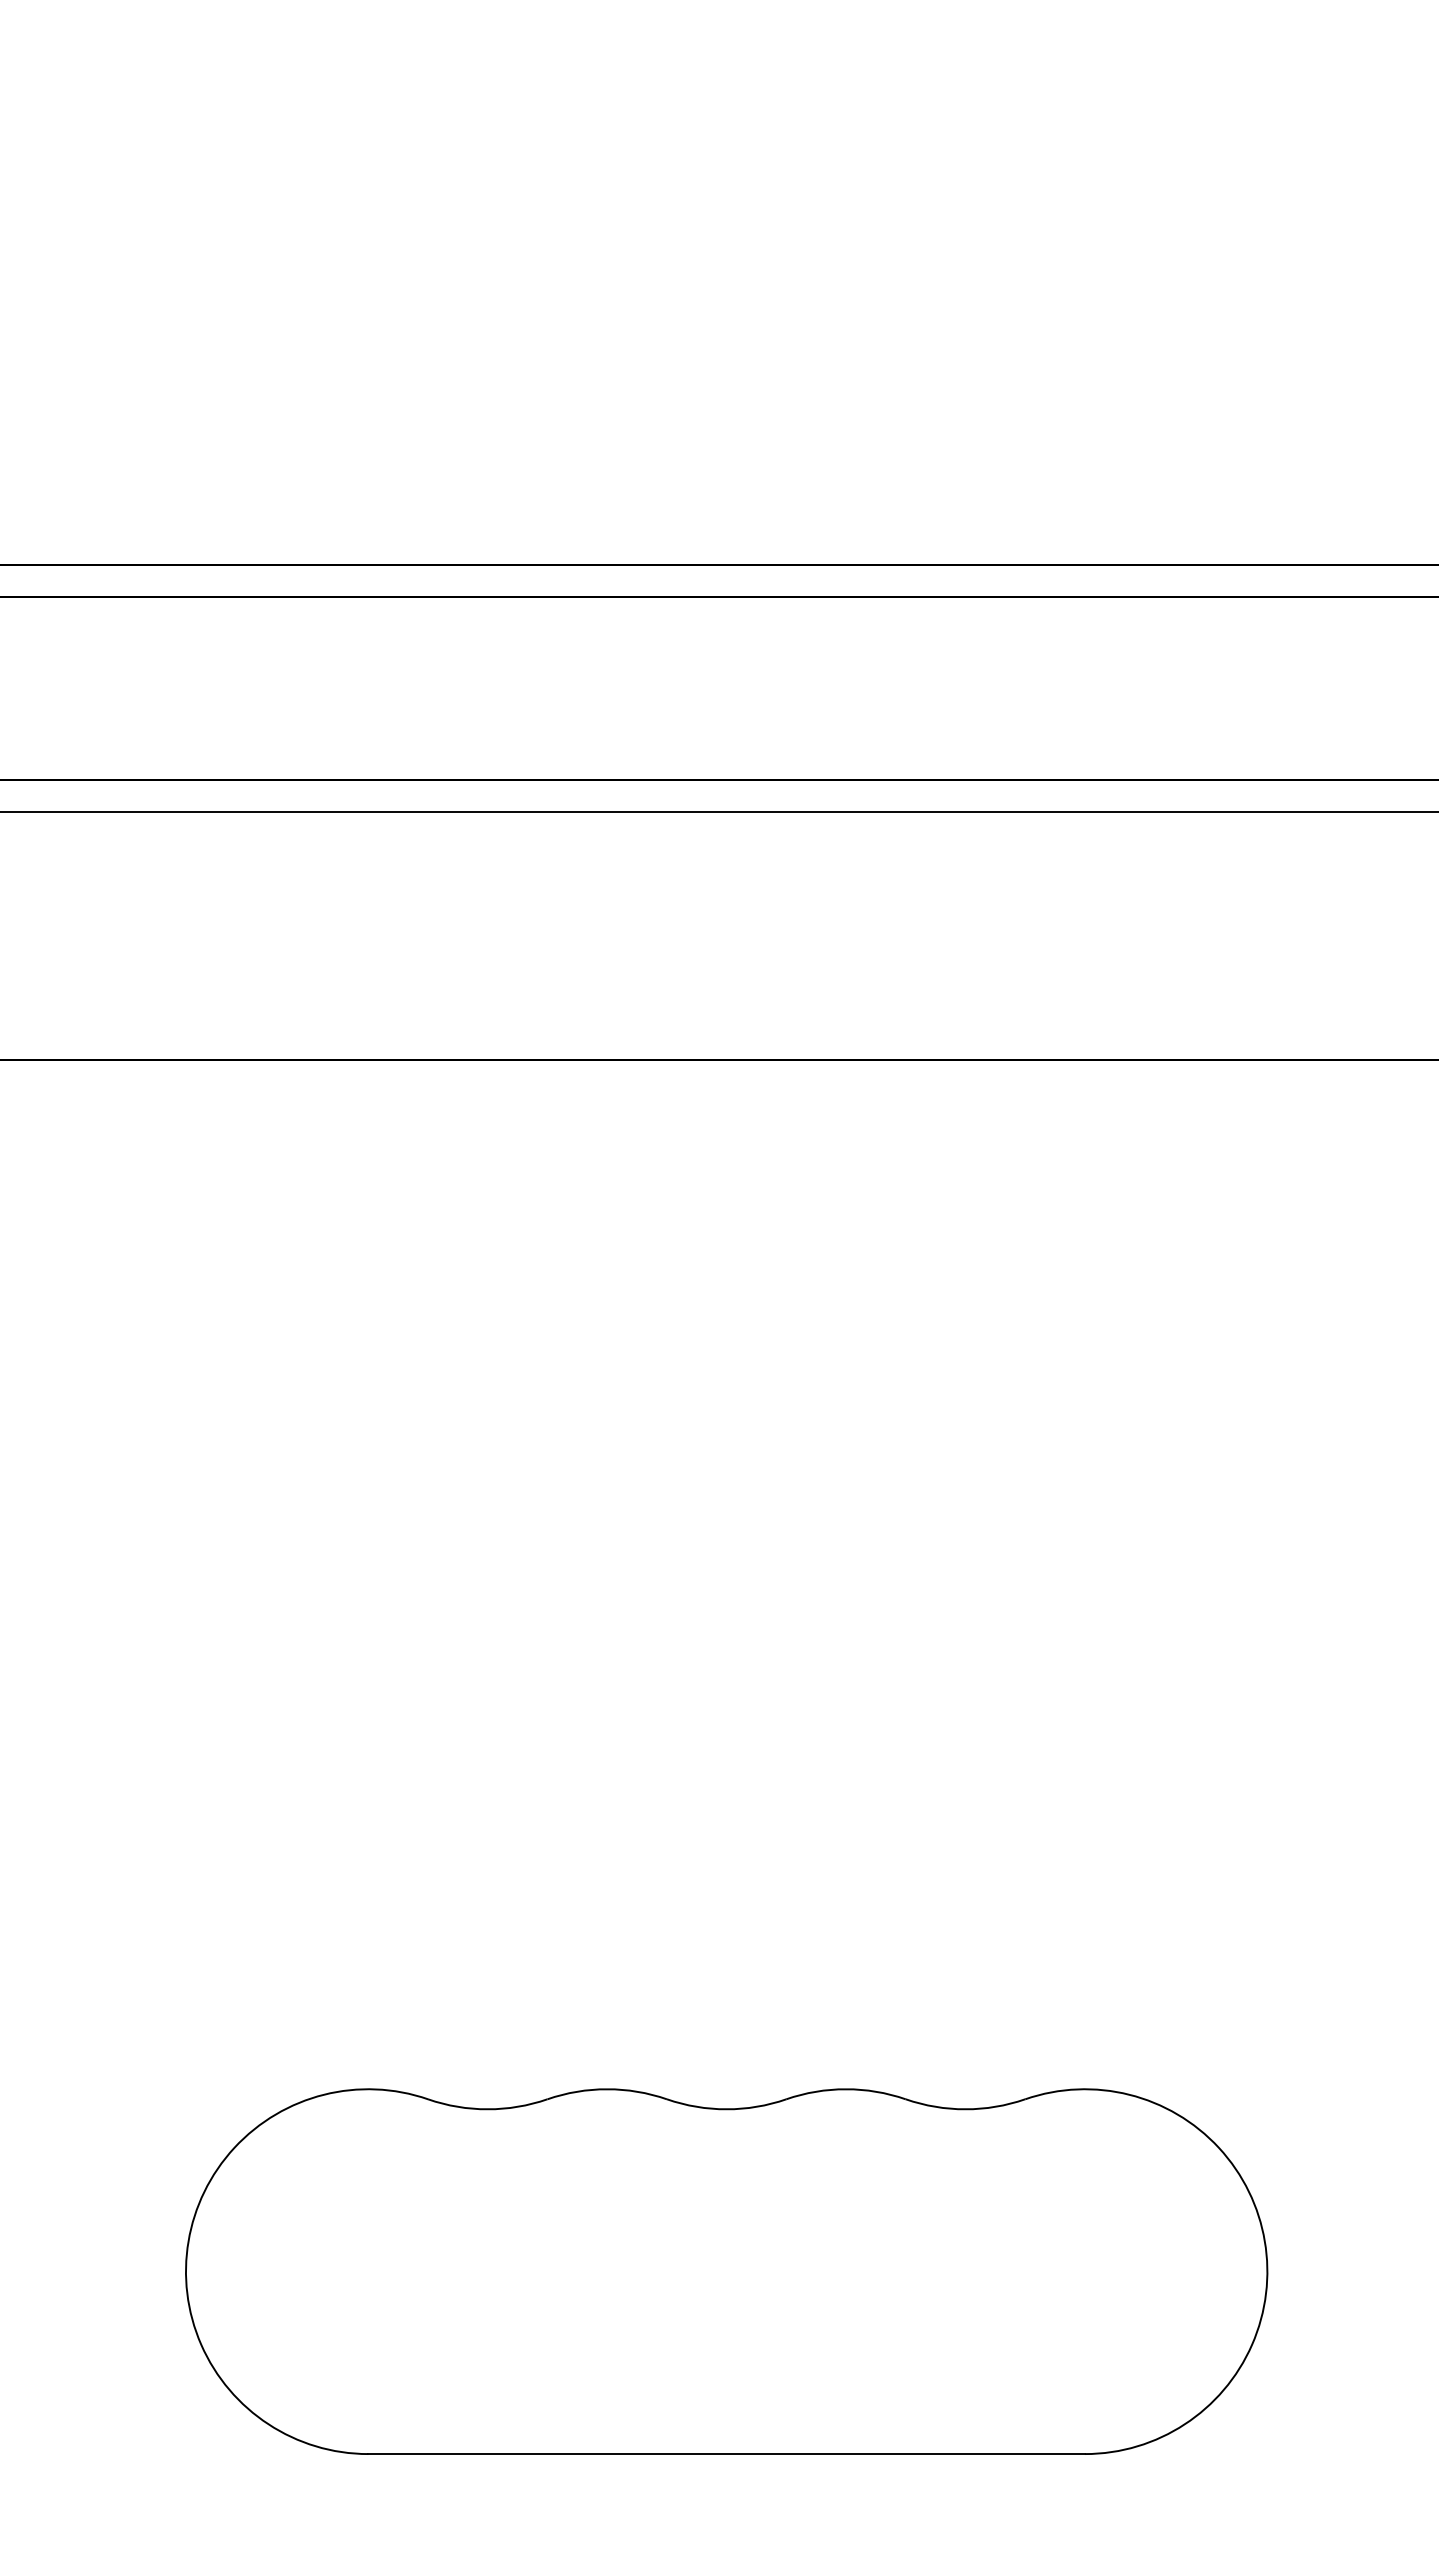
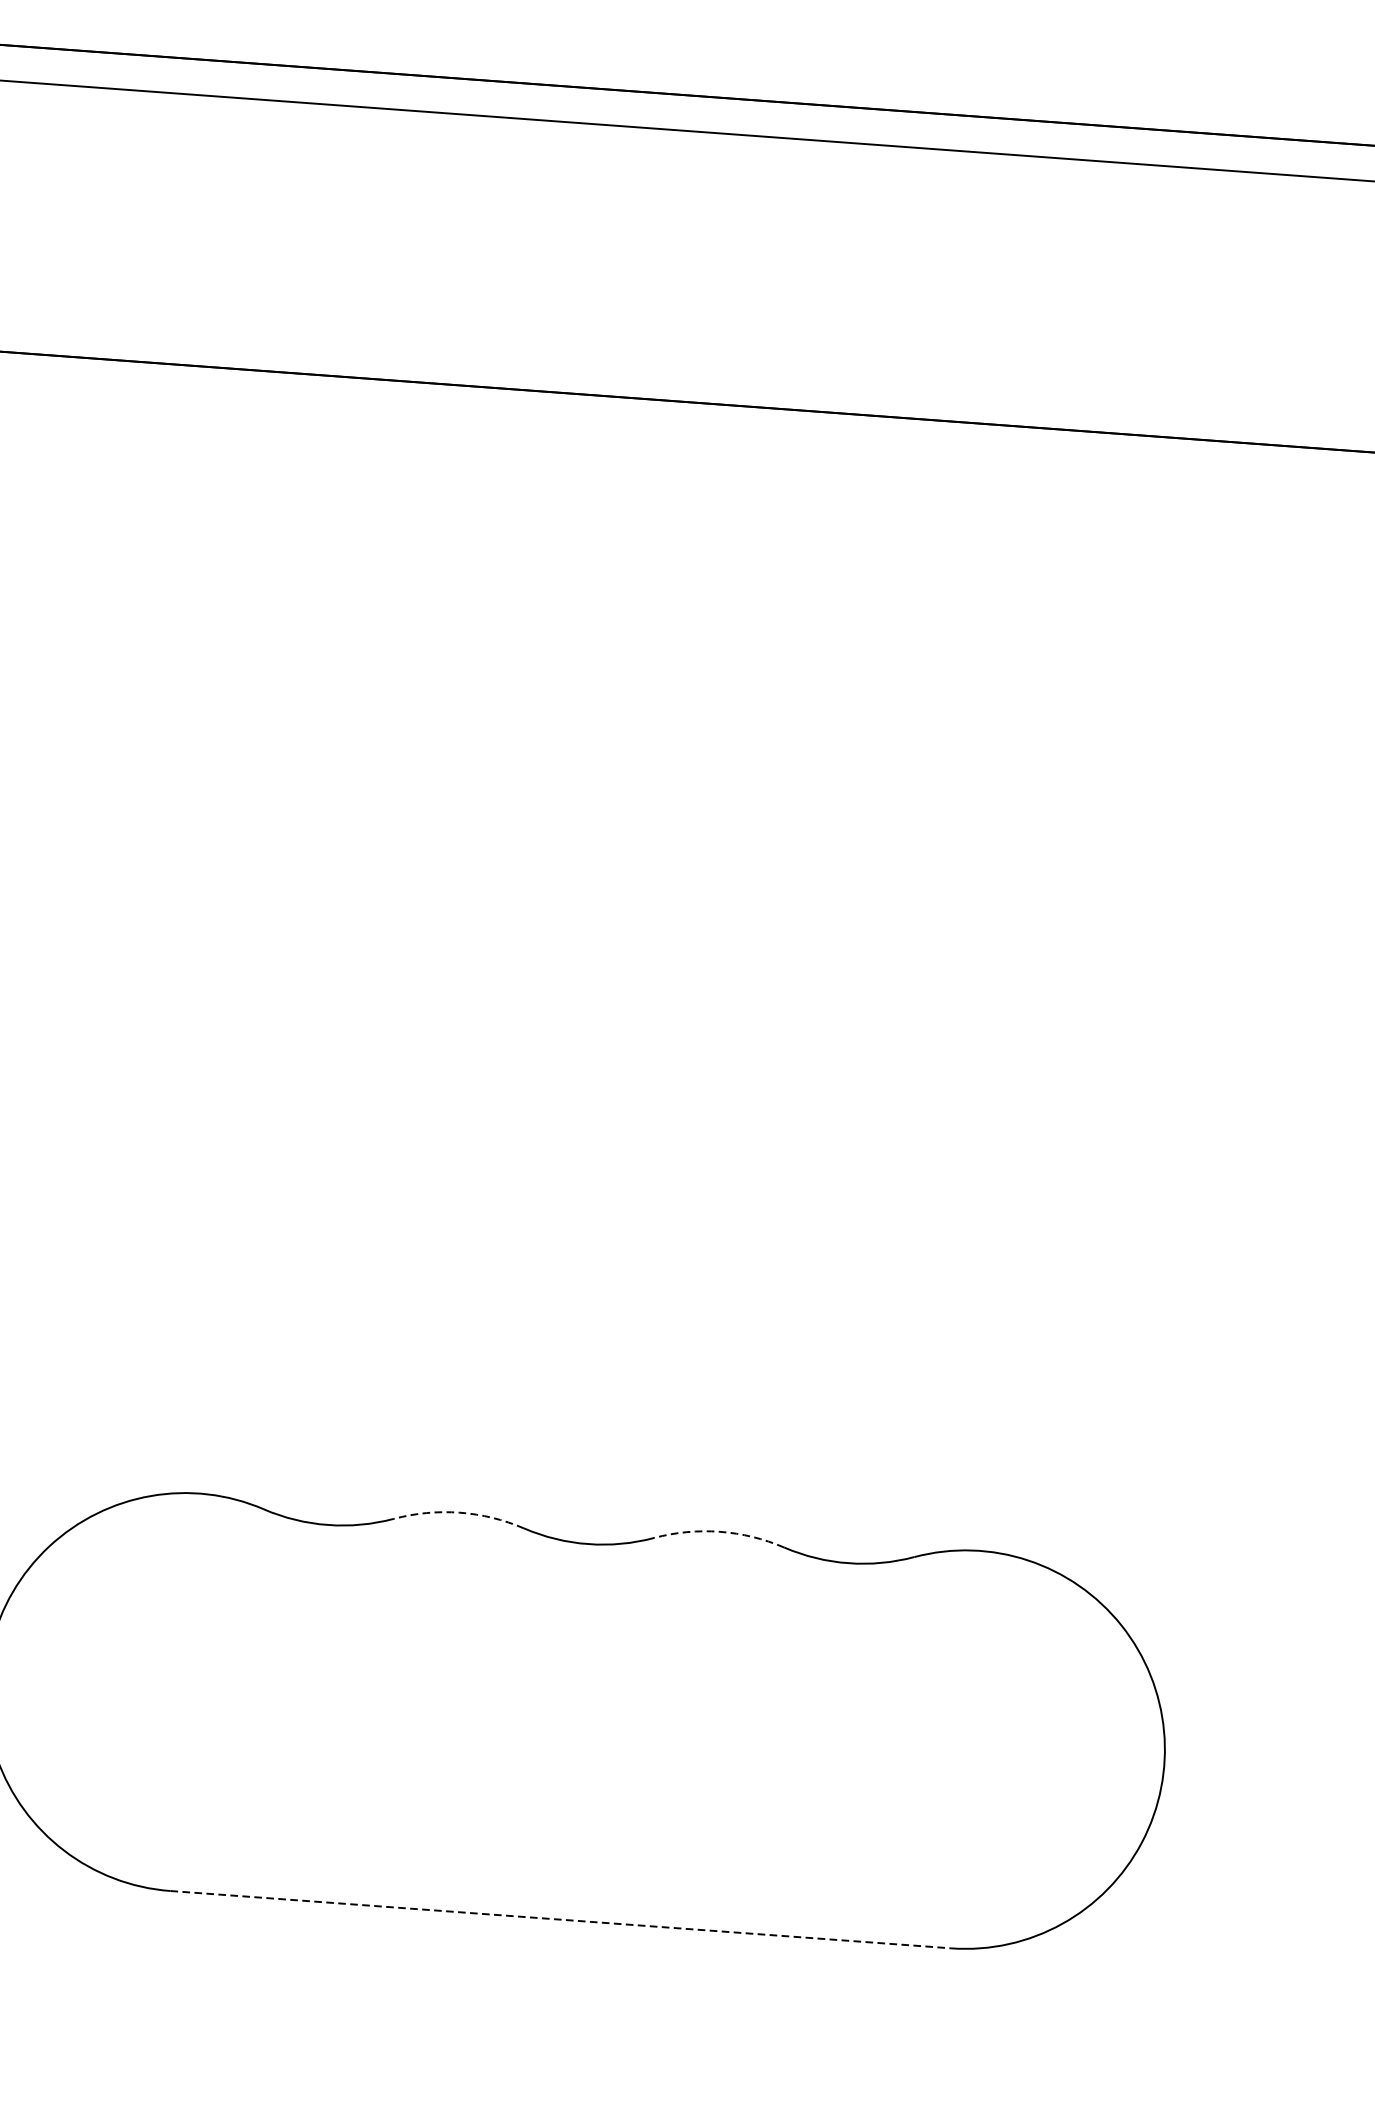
arc: (607, 2089) -> (460, 1512), solid -> dashed
arc: (846, 2089) -> (720, 1532), solid -> dashed
line: (727, 2454) -> (561, 1920), solid -> dashed

